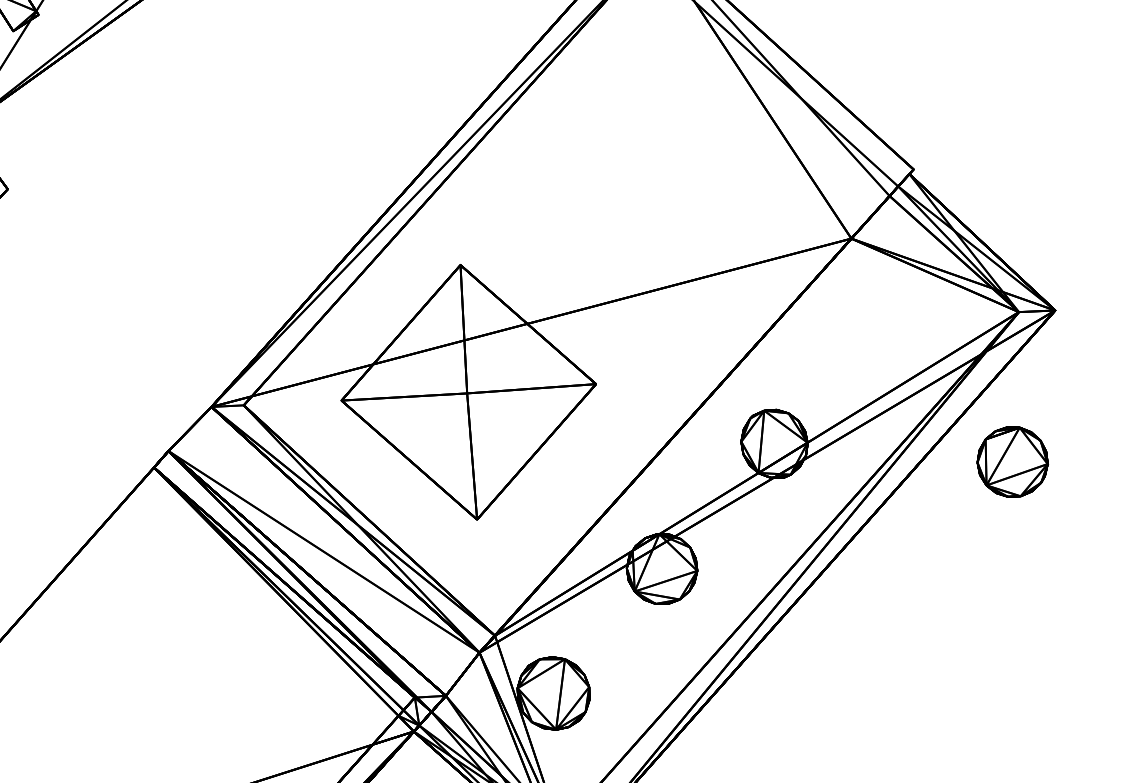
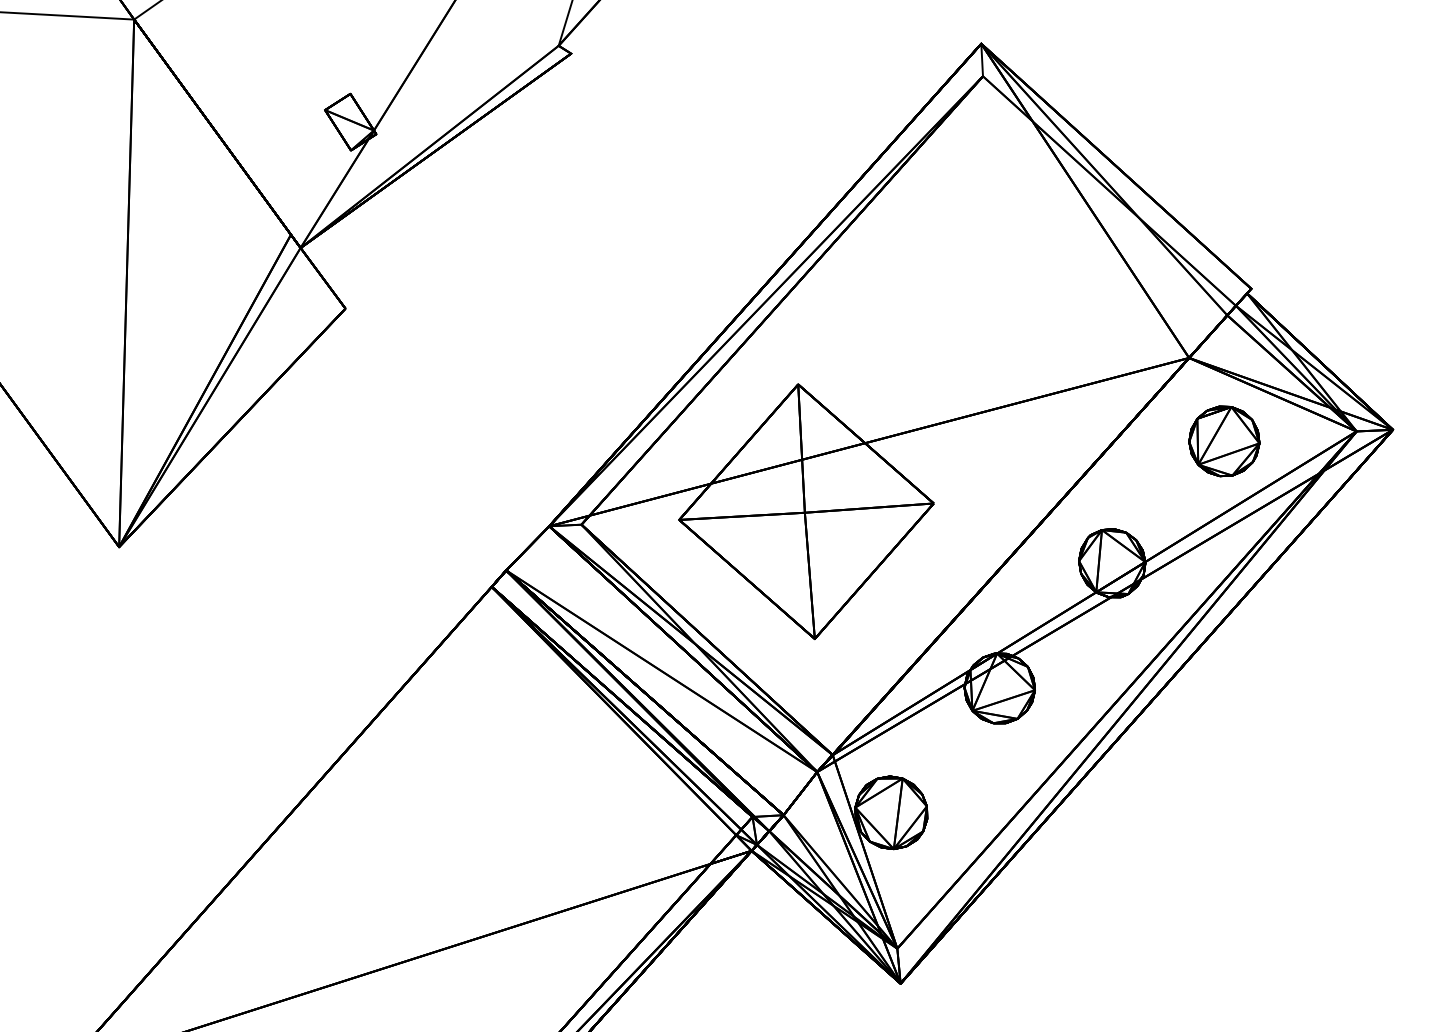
part: (1012, 462) -> (1224, 441), moved

